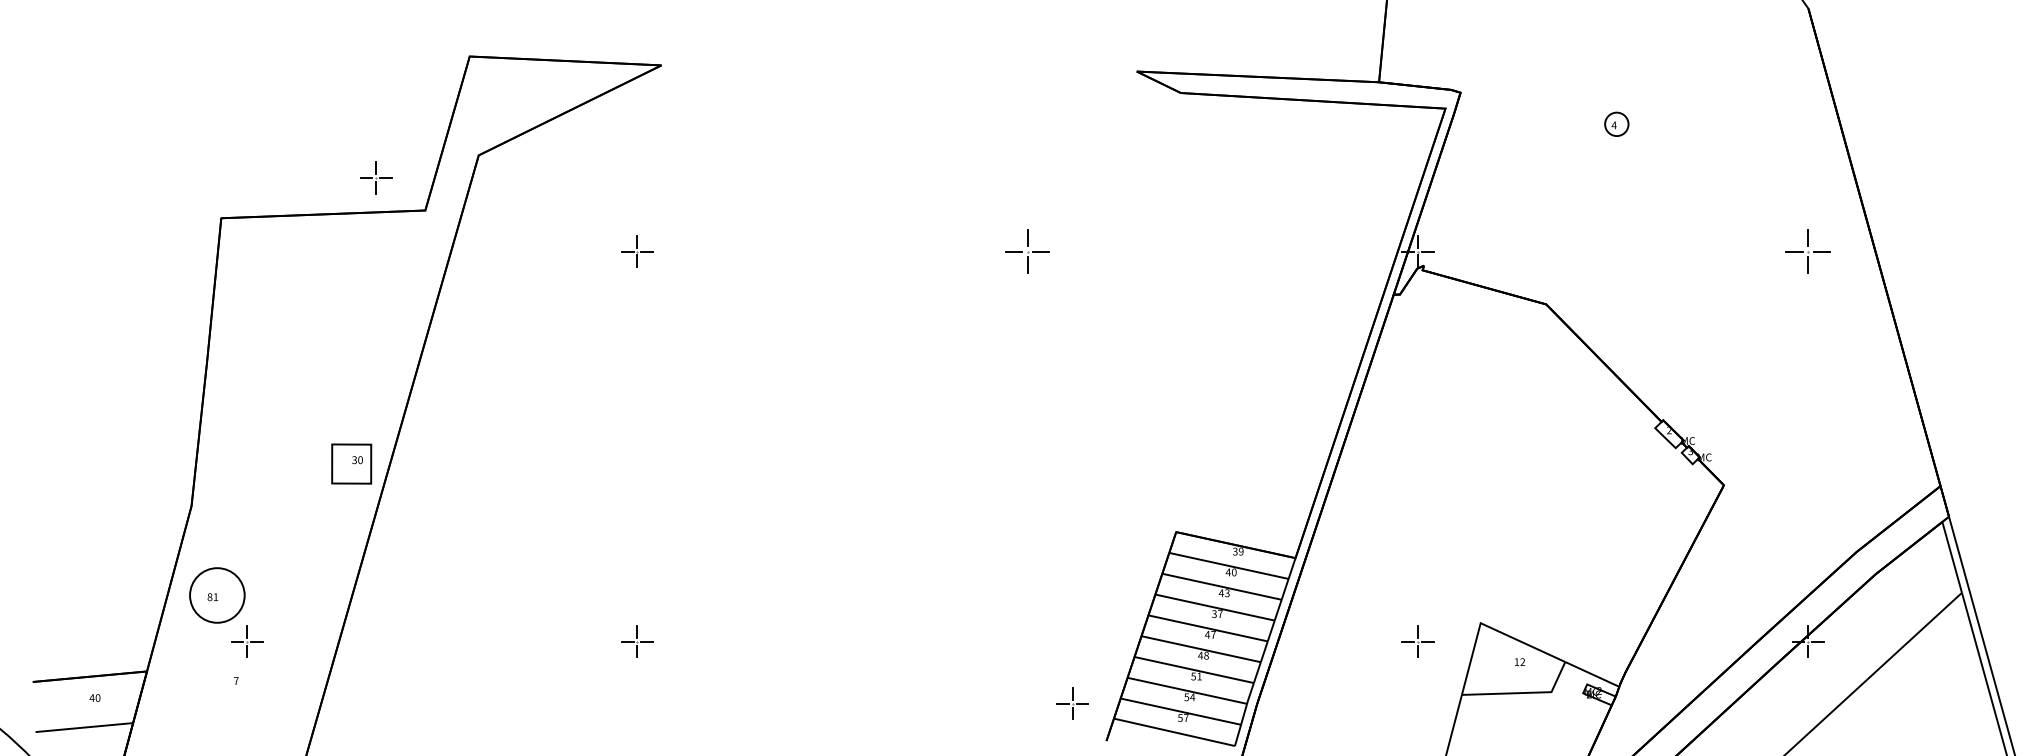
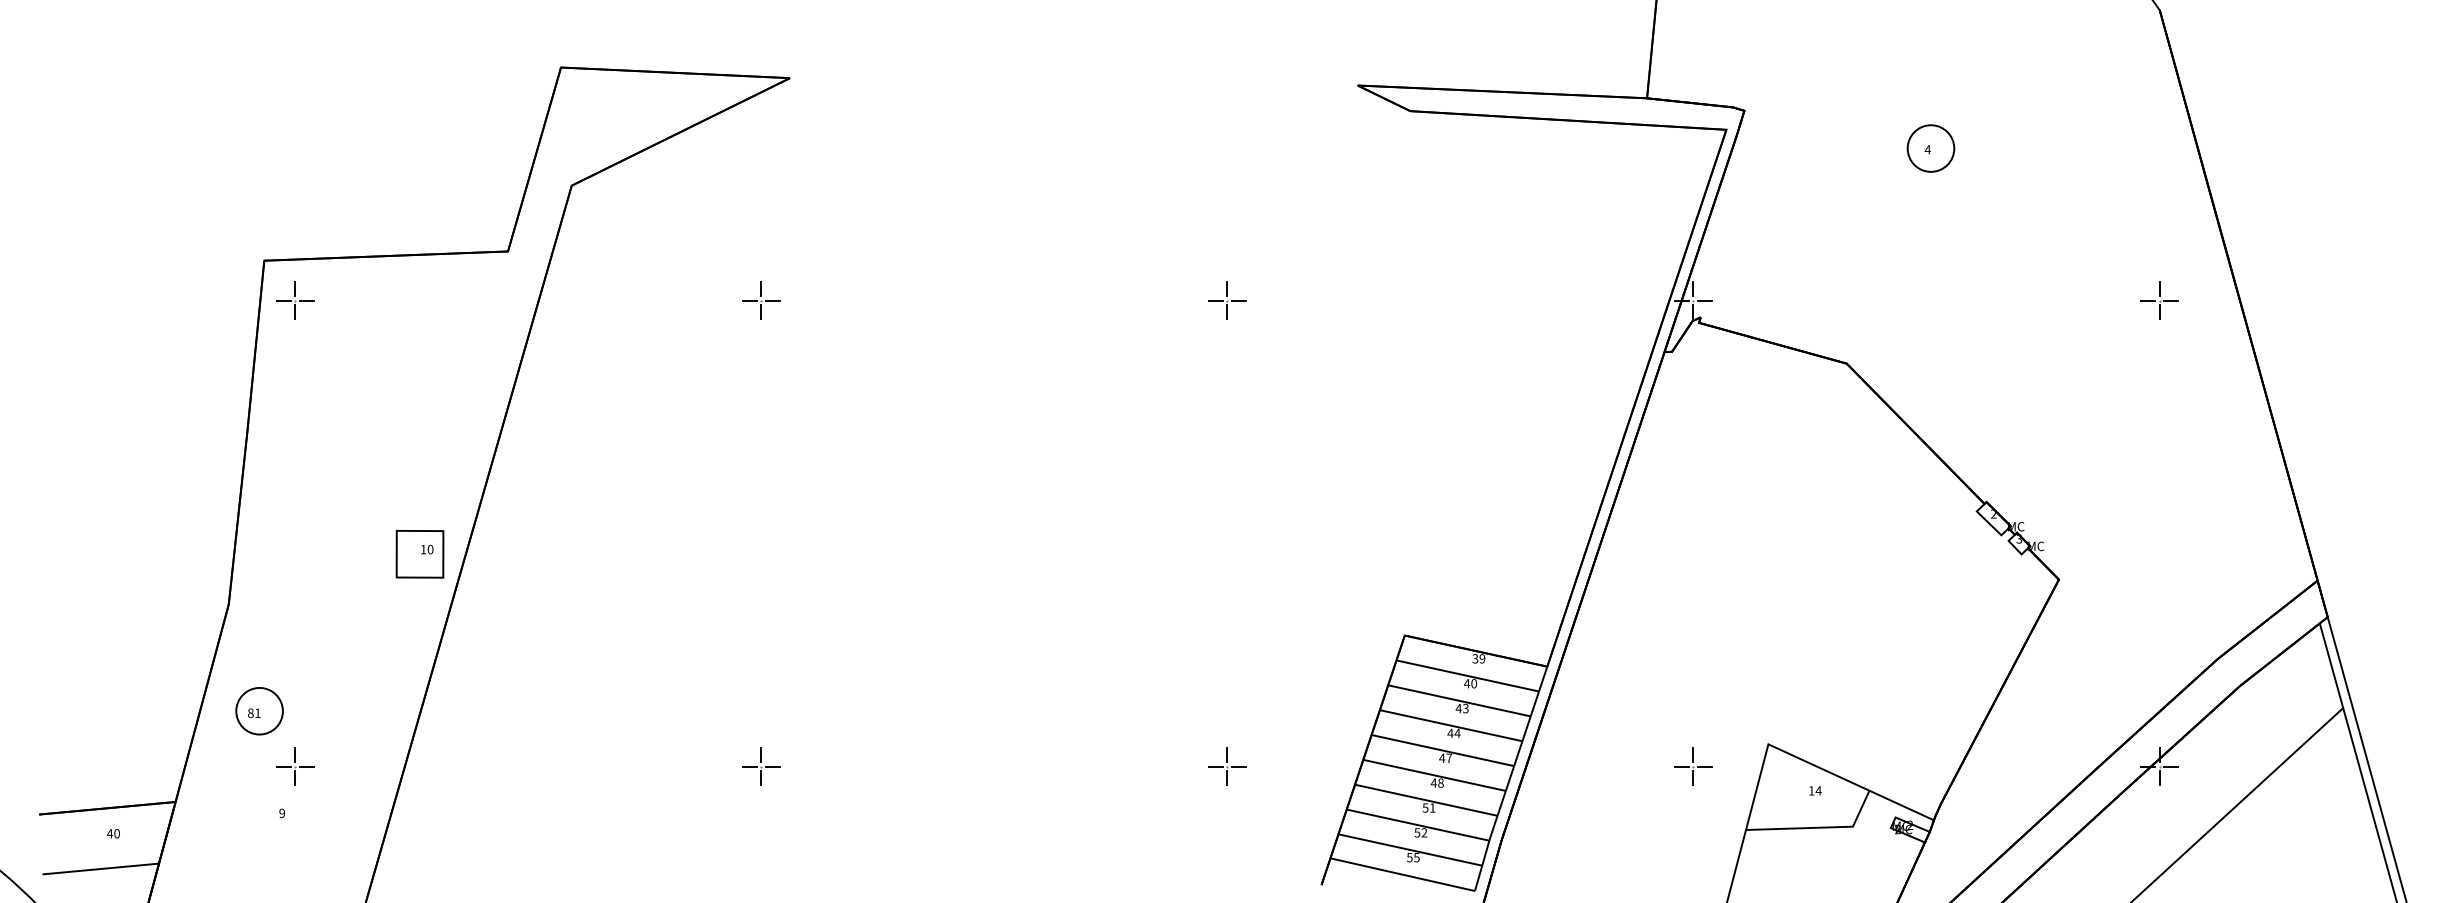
circle: (1616, 124) -> (1930, 148), size x1.67
part: (376, 177) -> (295, 300), moved
part: (1027, 251) -> (1227, 300), size x0.71
part: (1808, 251) -> (2159, 300), size x0.71
text: (354, 460) -> (423, 549), 30 -> 10
circle: (217, 594) -> (259, 710), size x0.71
text: (1217, 614) -> (1453, 733), 37 -> 44
text: (1522, 661) -> (1818, 790), 12 -> 14
text: (236, 681) -> (282, 813), 7 -> 9
text: (1192, 697) -> (1424, 832), 54 -> 52
part: (1072, 703) -> (1227, 766), moved
text: (1186, 717) -> (1416, 857), 57 -> 55

